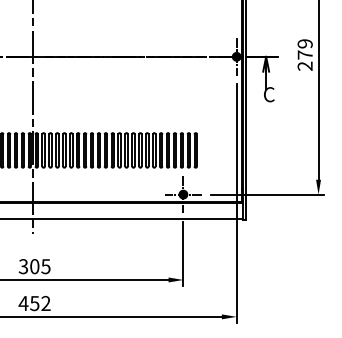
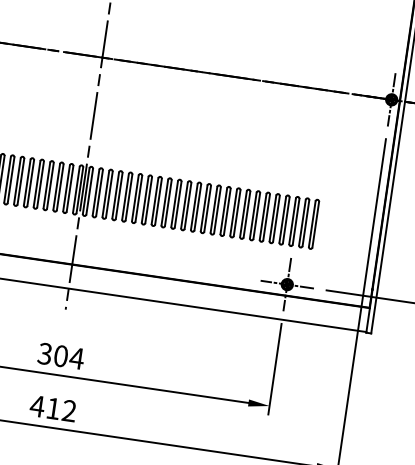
text: (45, 266) -> (76, 358), 305 -> 304
text: (34, 303) -> (53, 408), 452 -> 412

